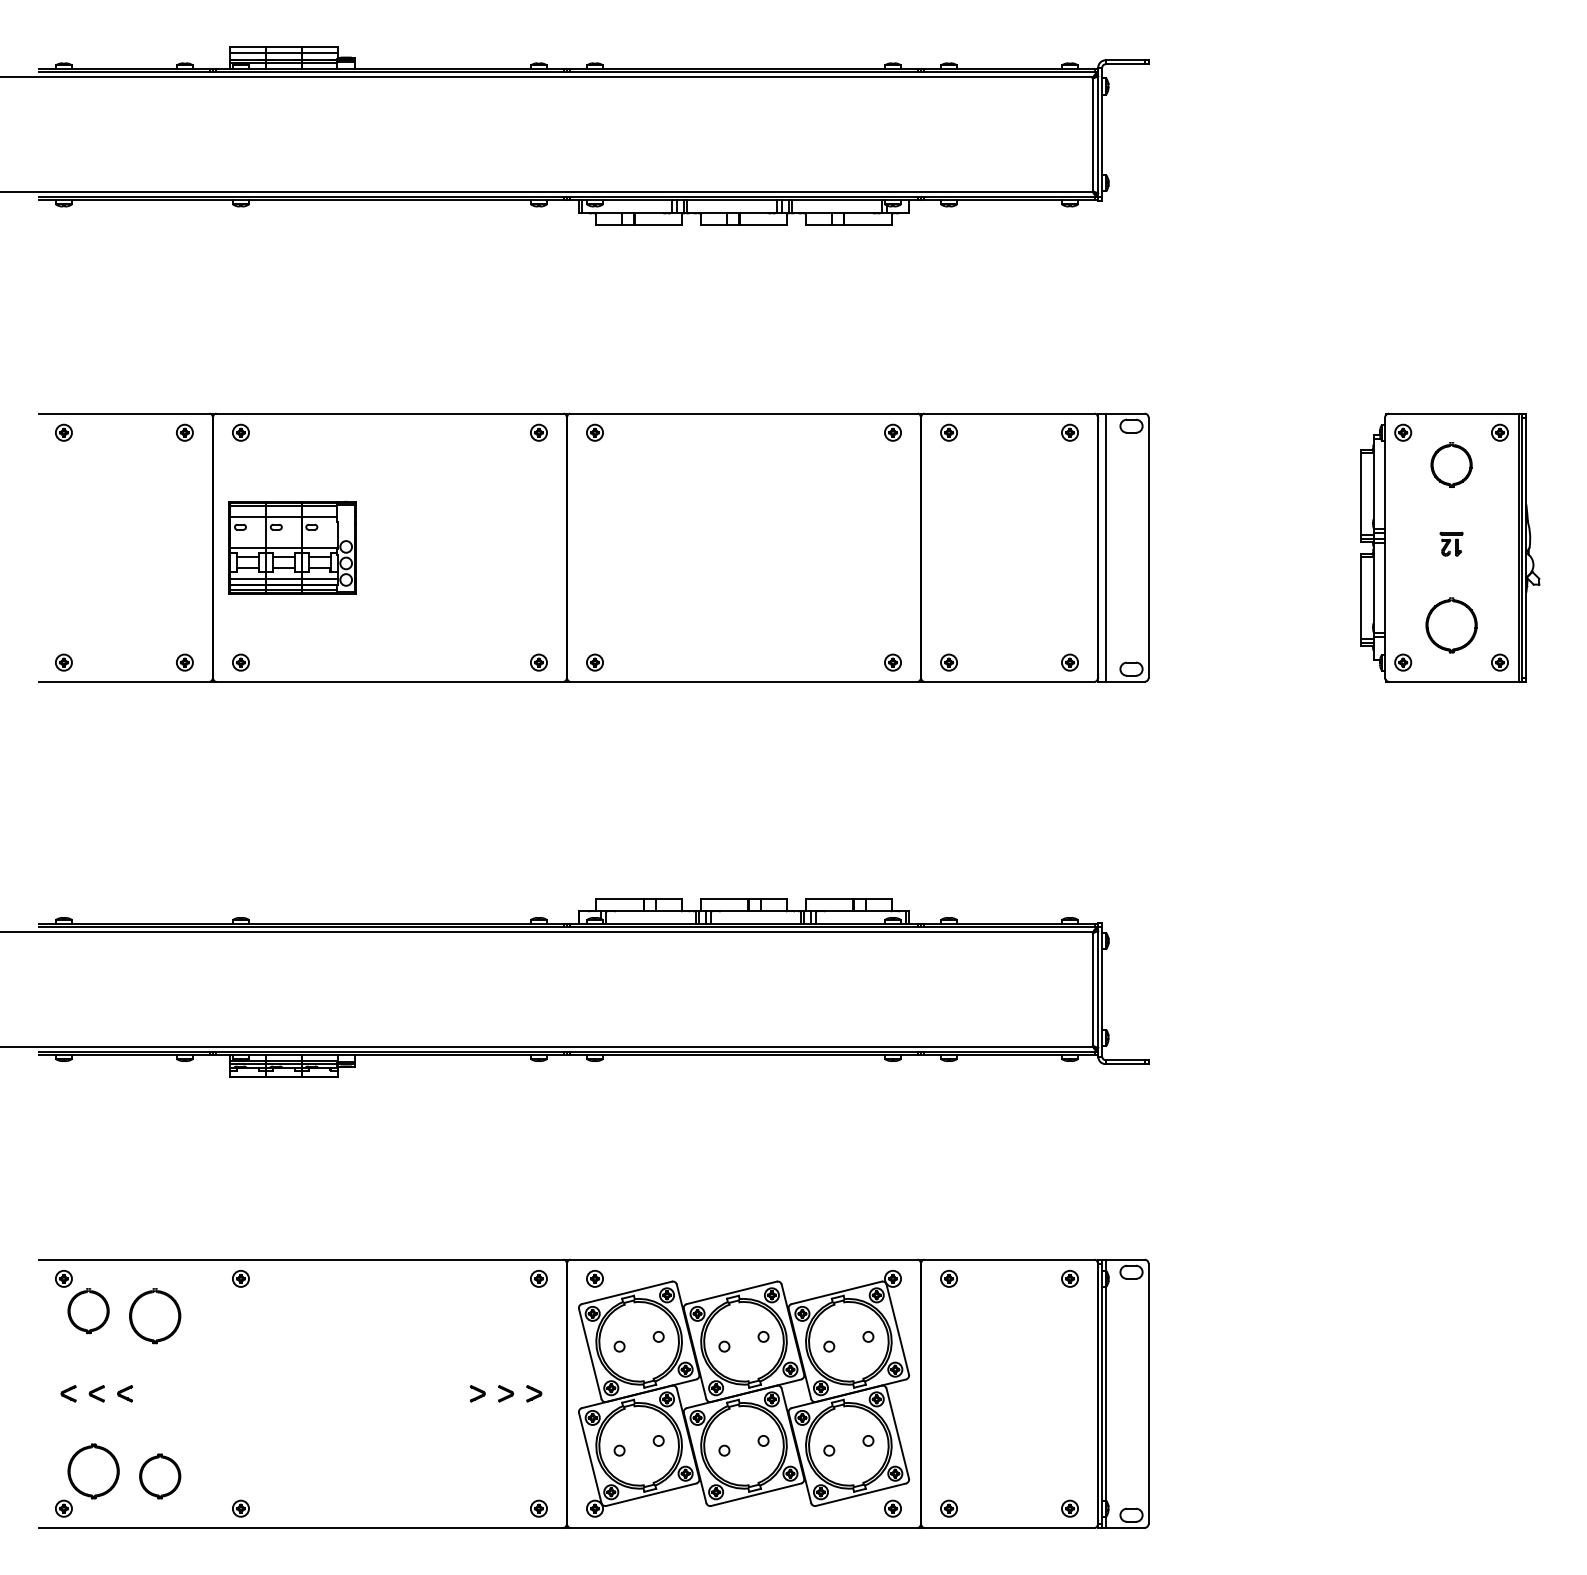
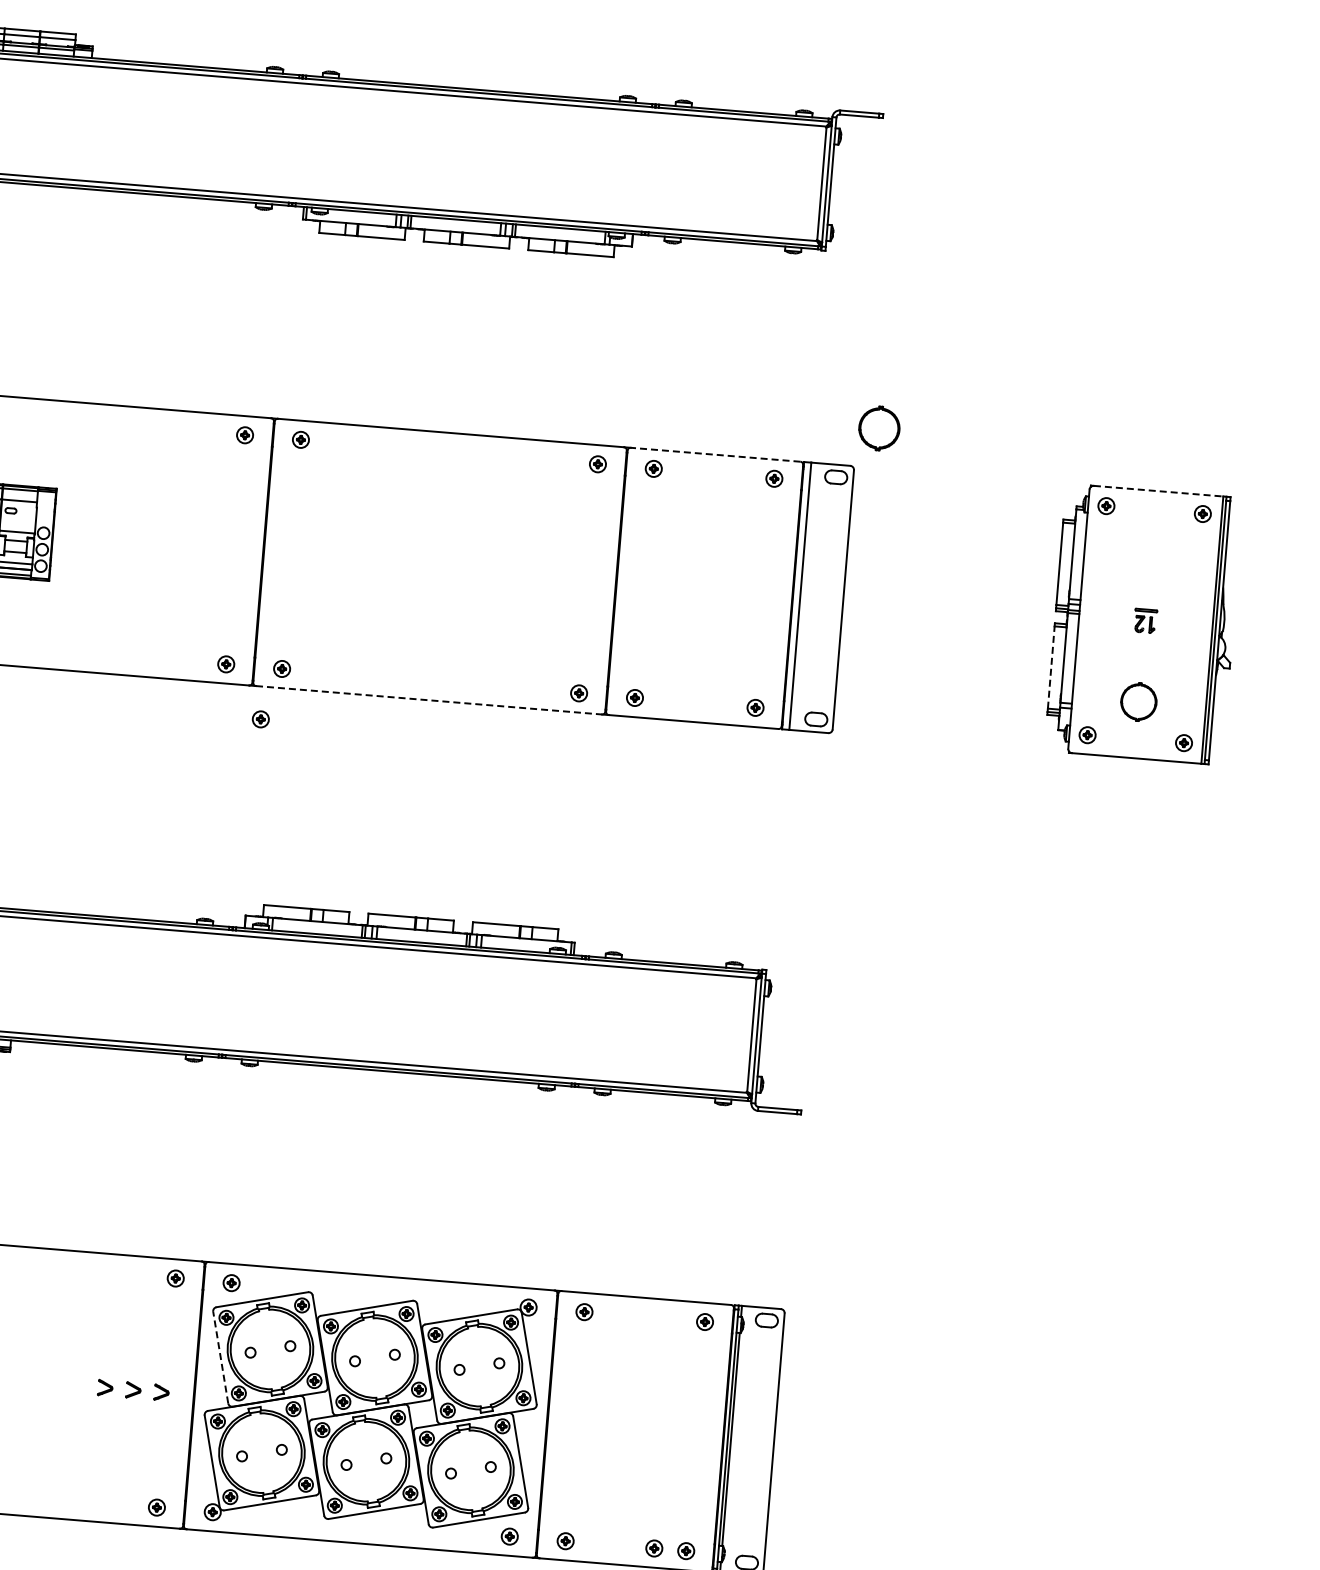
line: (1009, 413) -> (715, 454), solid -> dashed
line: (1454, 413) -> (1159, 491), solid -> dashed
part: (1451, 464) -> (879, 427), moved
line: (1361, 597) -> (1051, 666), solid -> dashed
part: (1451, 625) -> (1138, 702), size x0.7
line: (744, 681) -> (429, 700), solid -> dashed
part: (577, 714) -> (260, 719), added
line: (590, 1353) -> (221, 1357), solid -> dashed
part: (1037, 1508) -> (653, 1548), added

